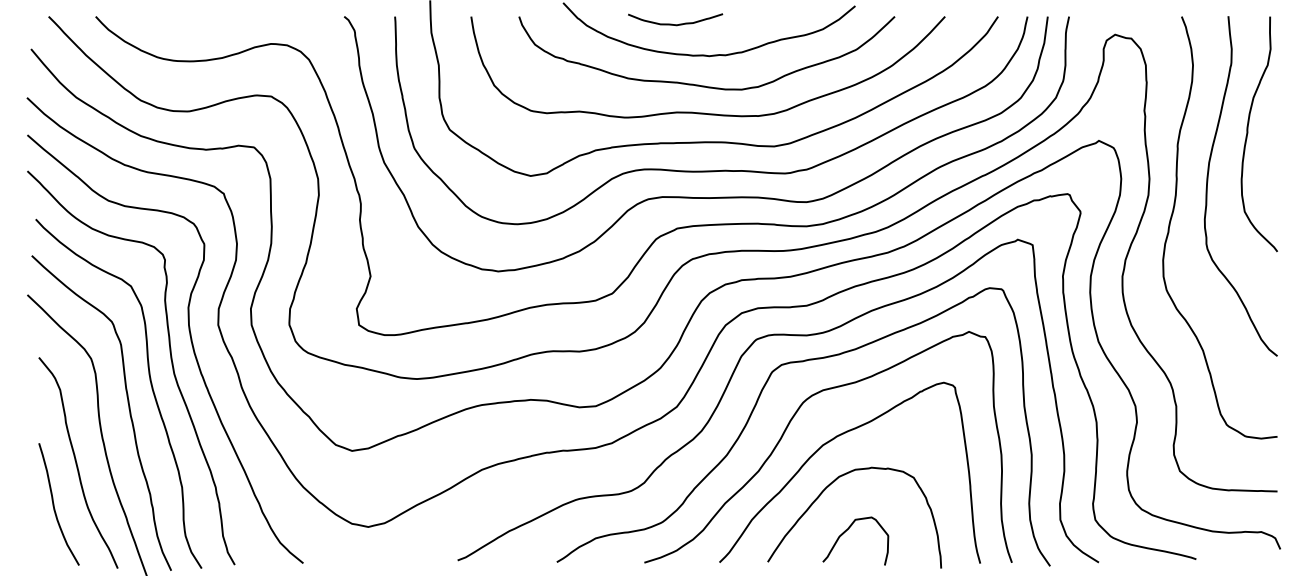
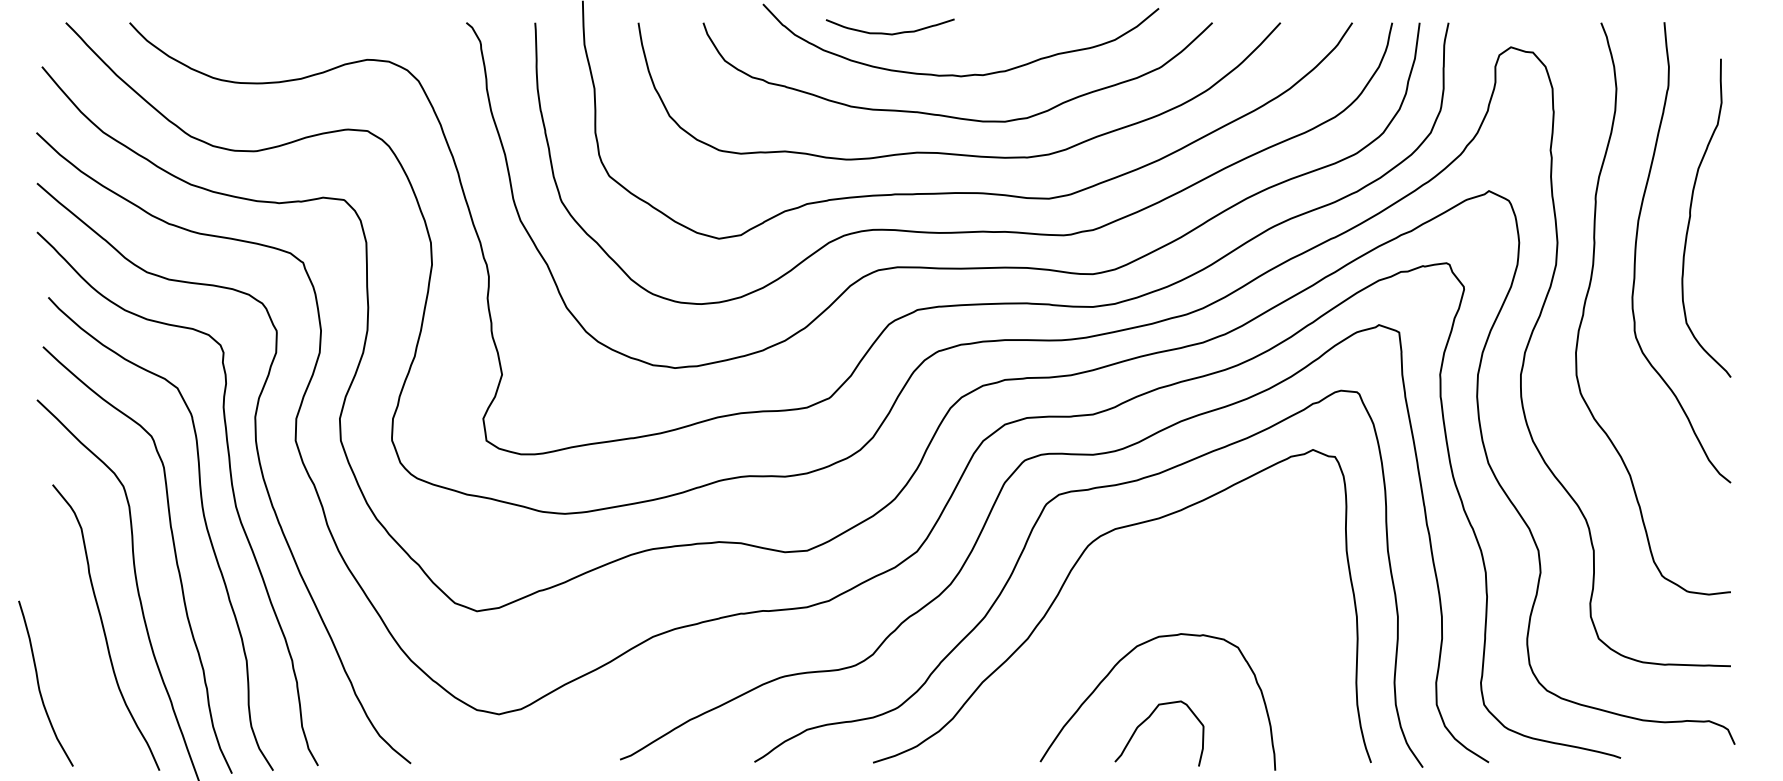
curve: (674, 24) -> (889, 33), moved
curve: (1248, 132) -> (1691, 215), moved
curve: (832, 440) -> (1127, 597), removed
curve: (54, 504) -> (39, 683), moved

